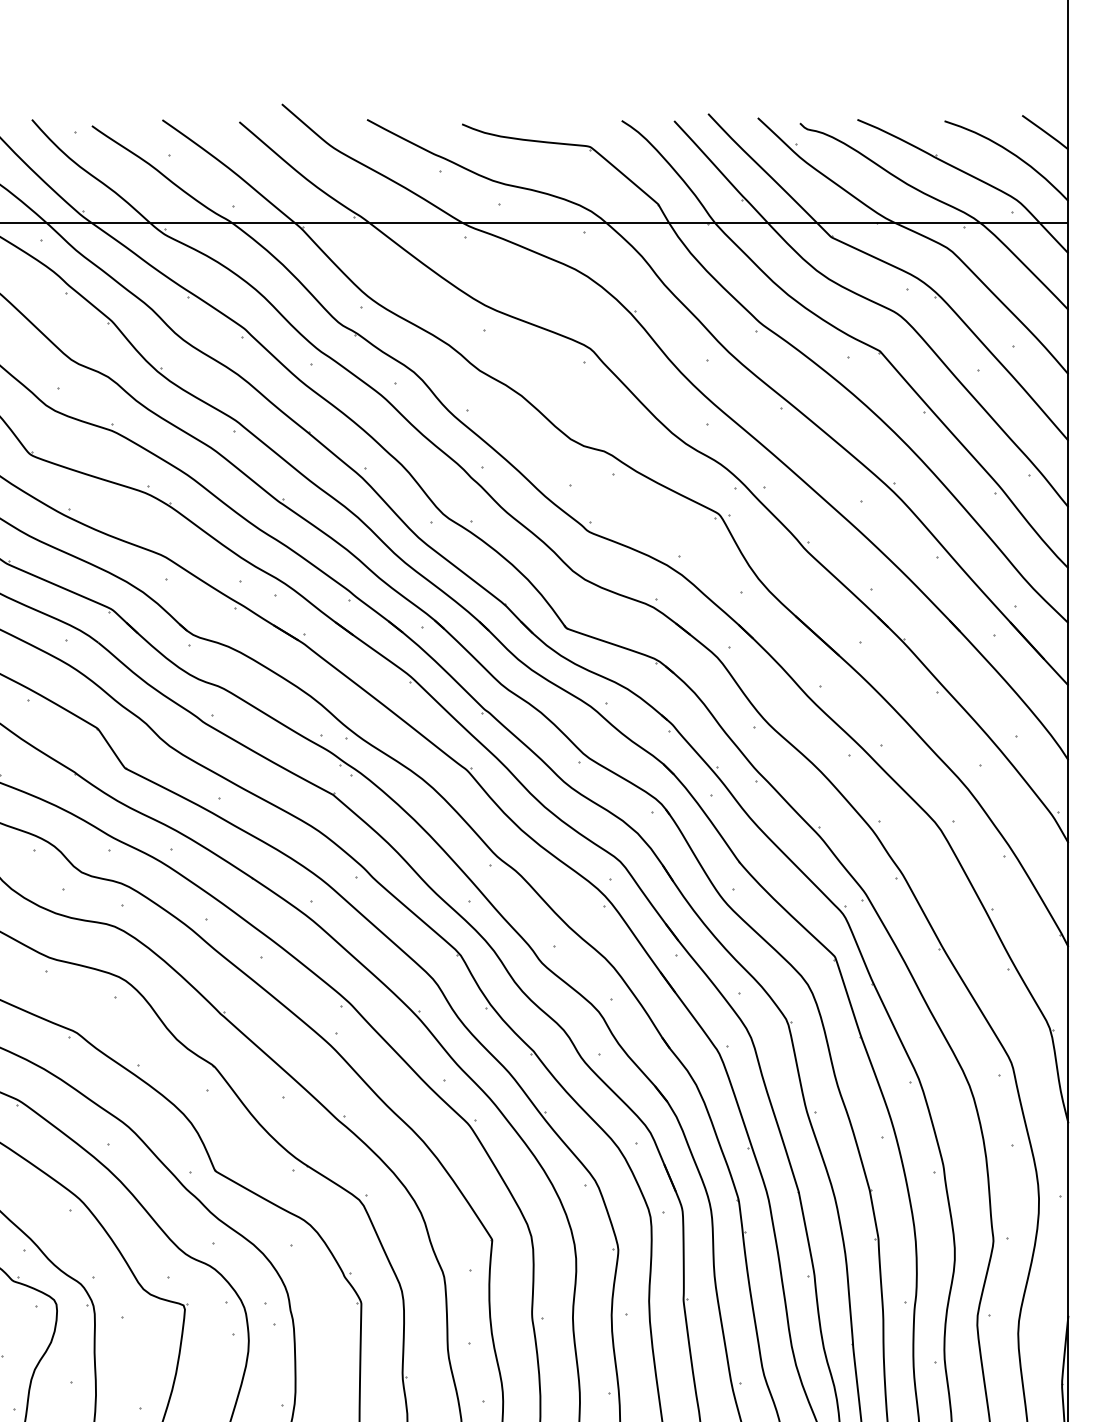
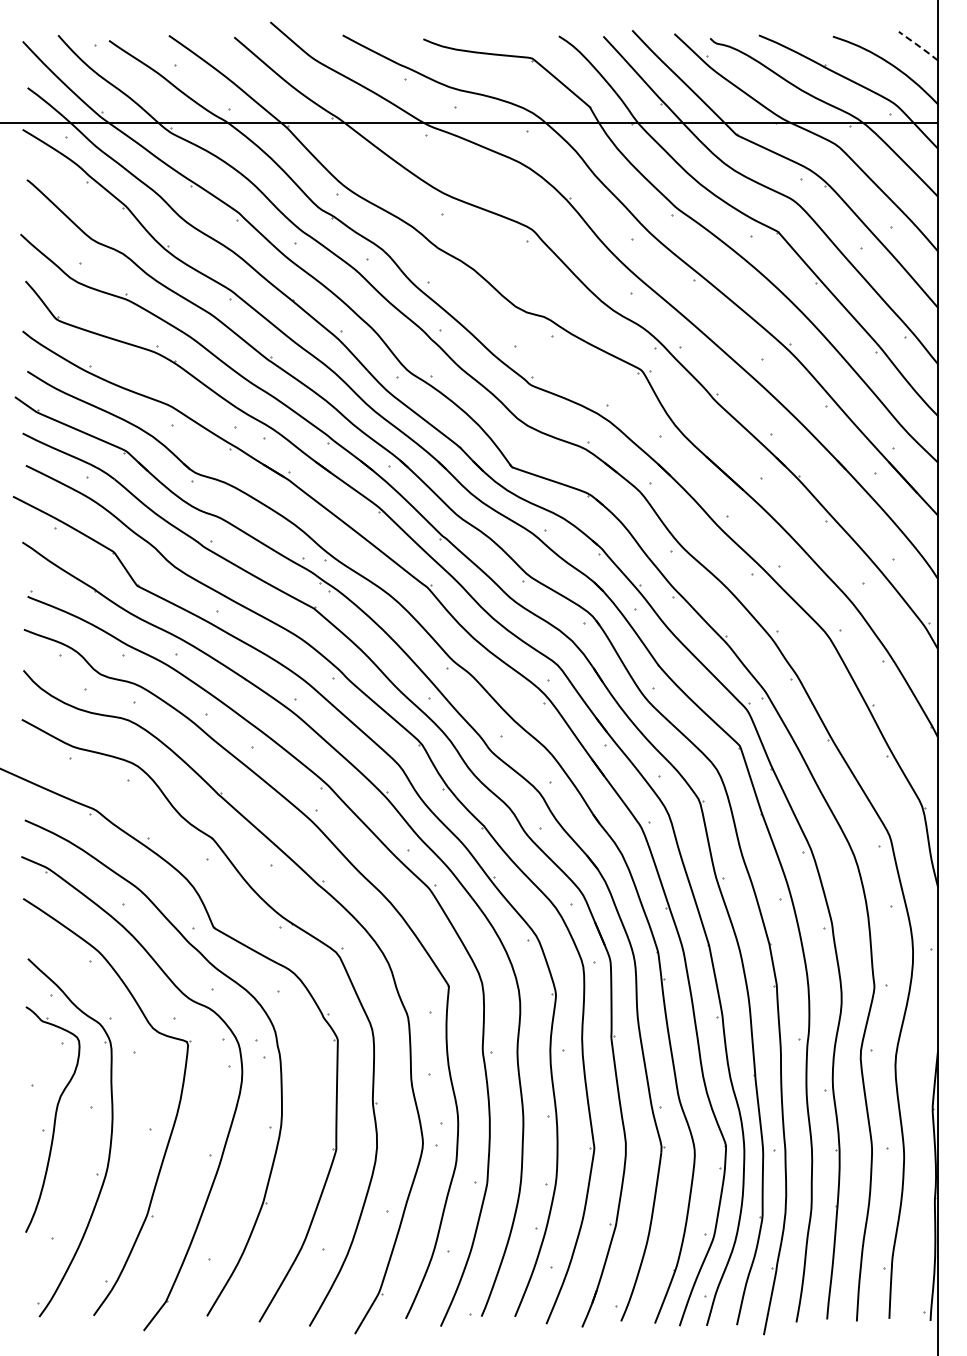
line: (1045, 131) -> (918, 45), solid -> dashed

